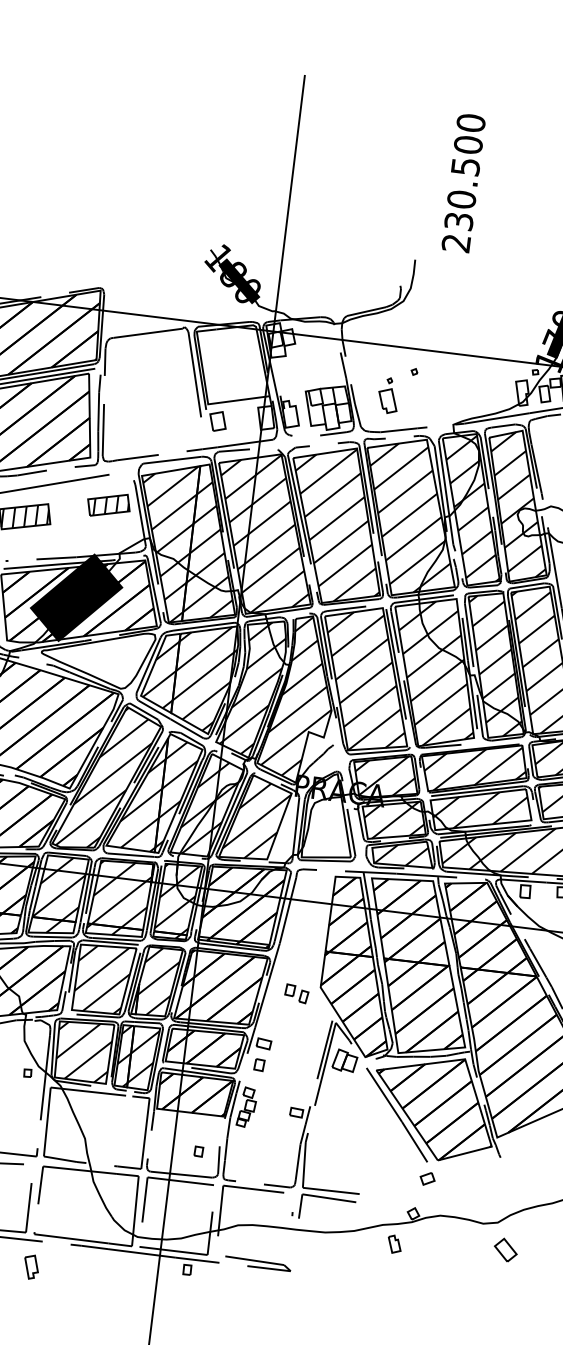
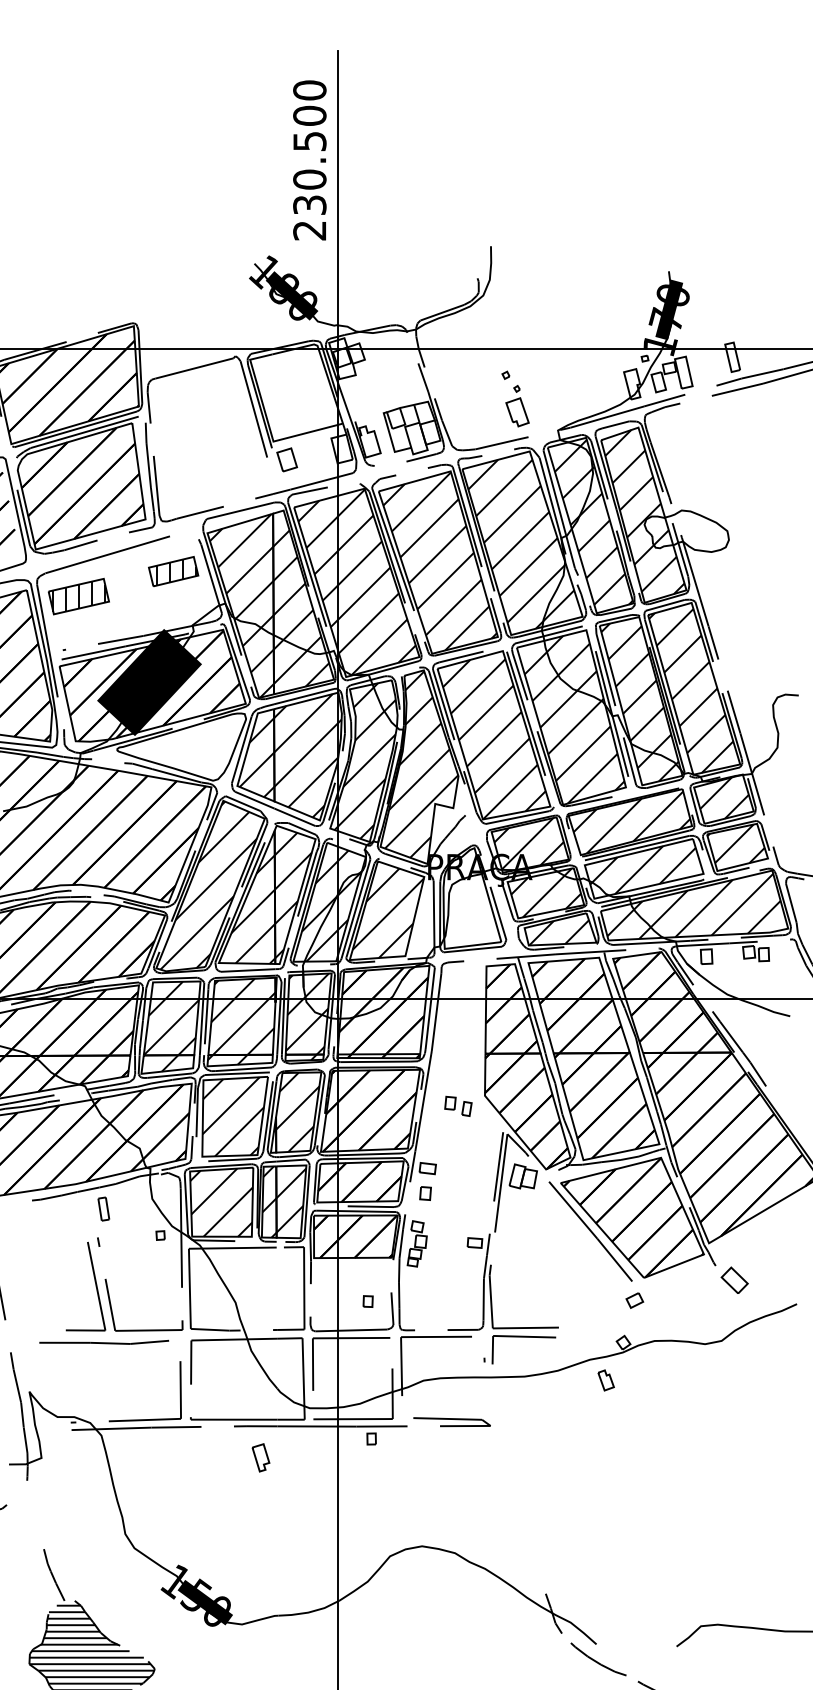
text: (463, 183) -> (309, 160), moved
part: (388, 395) -> (517, 406), moved
part: (505, 1249) -> (734, 1279), moved
part: (30, 1266) -> (260, 1457), moved

